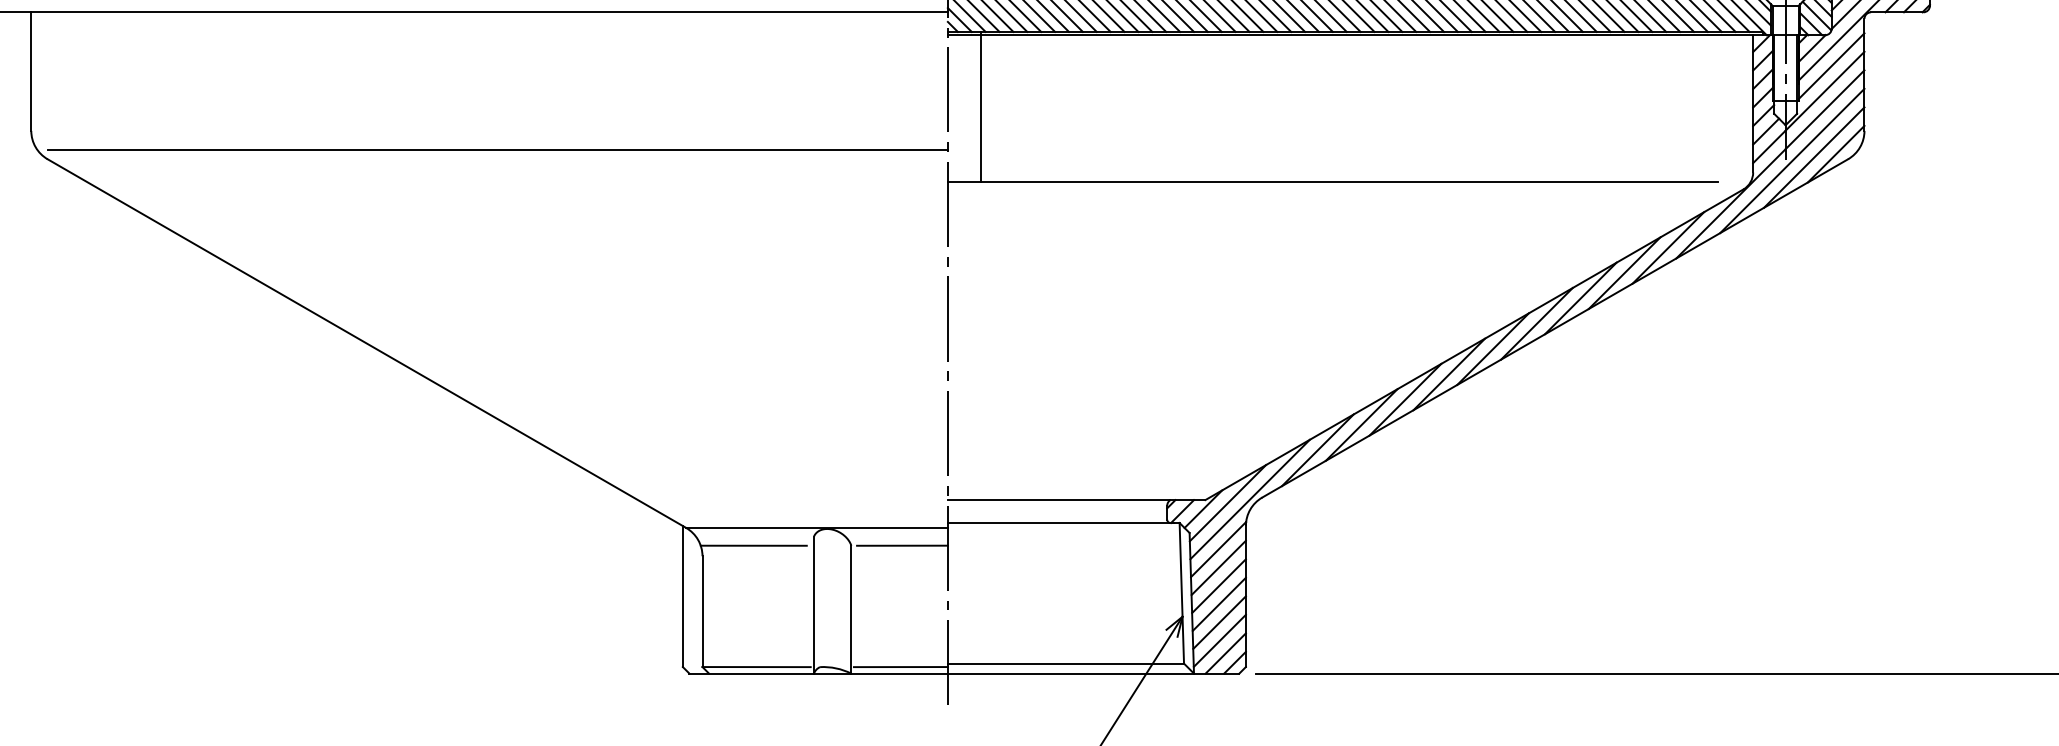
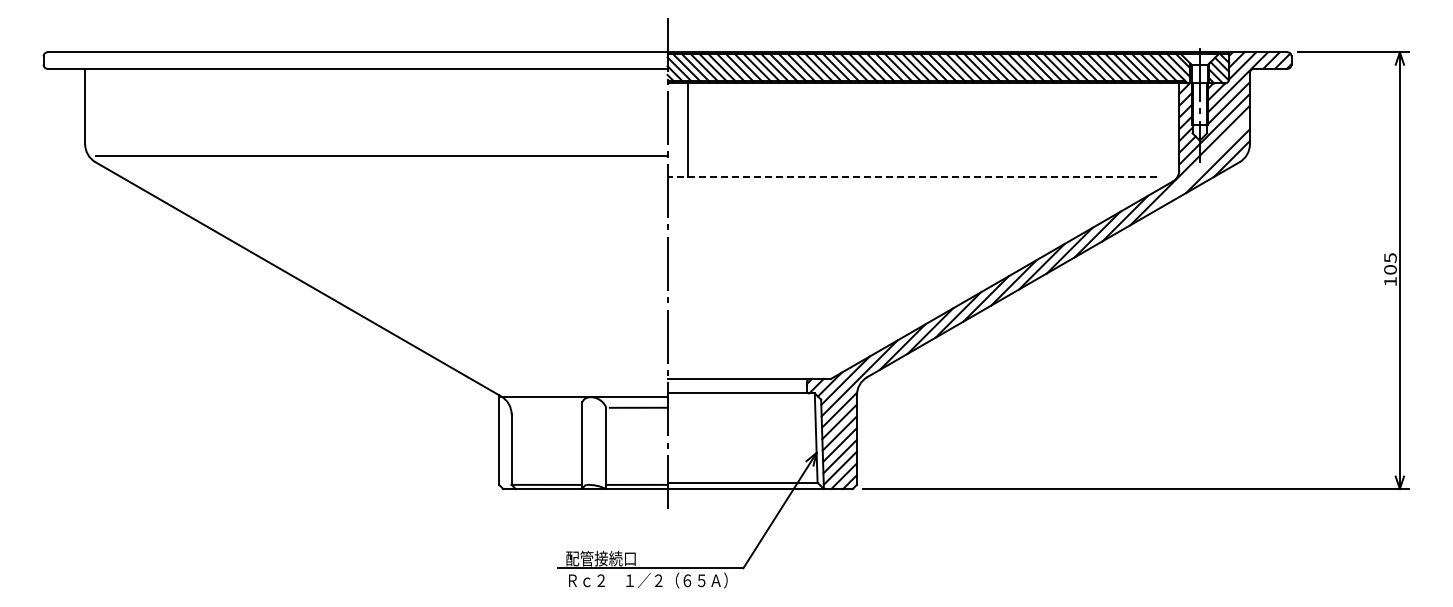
line: (1791, 161) -> (1203, 163), removed
line: (1333, 181) -> (912, 176), solid -> dashed
line: (752, 545) -> (543, 407), removed

